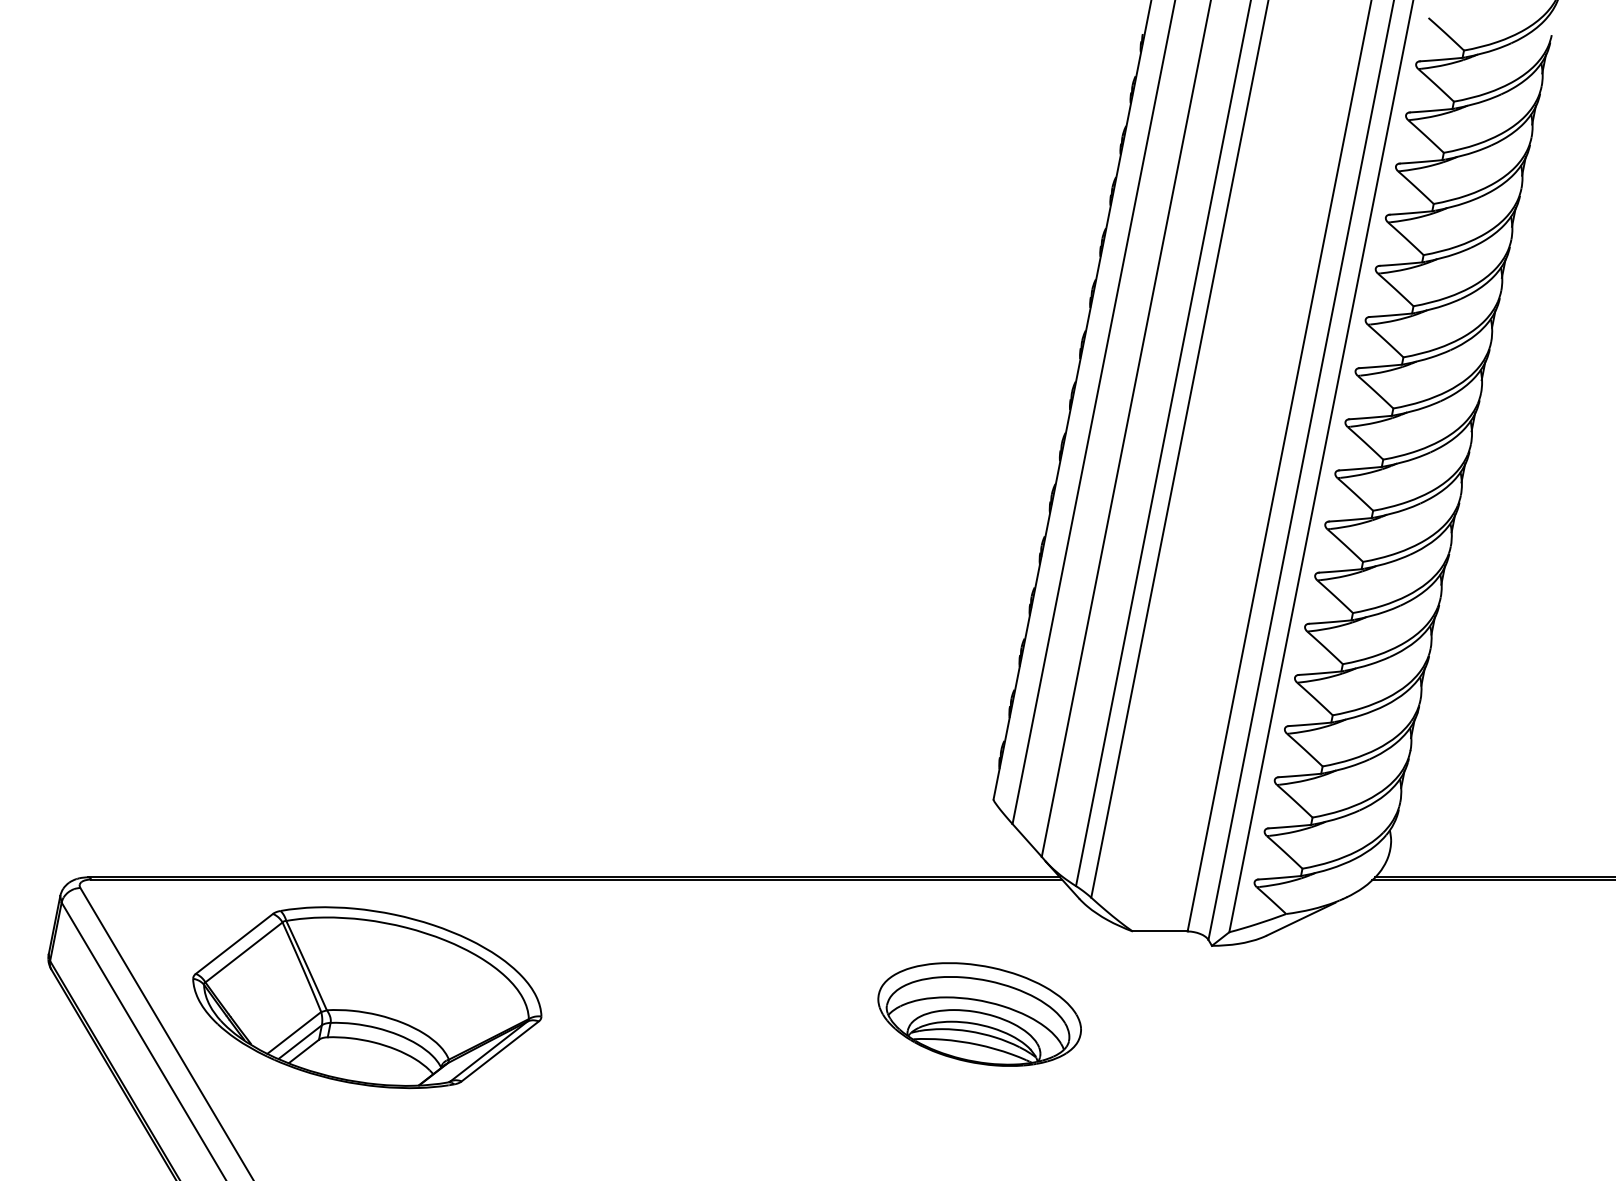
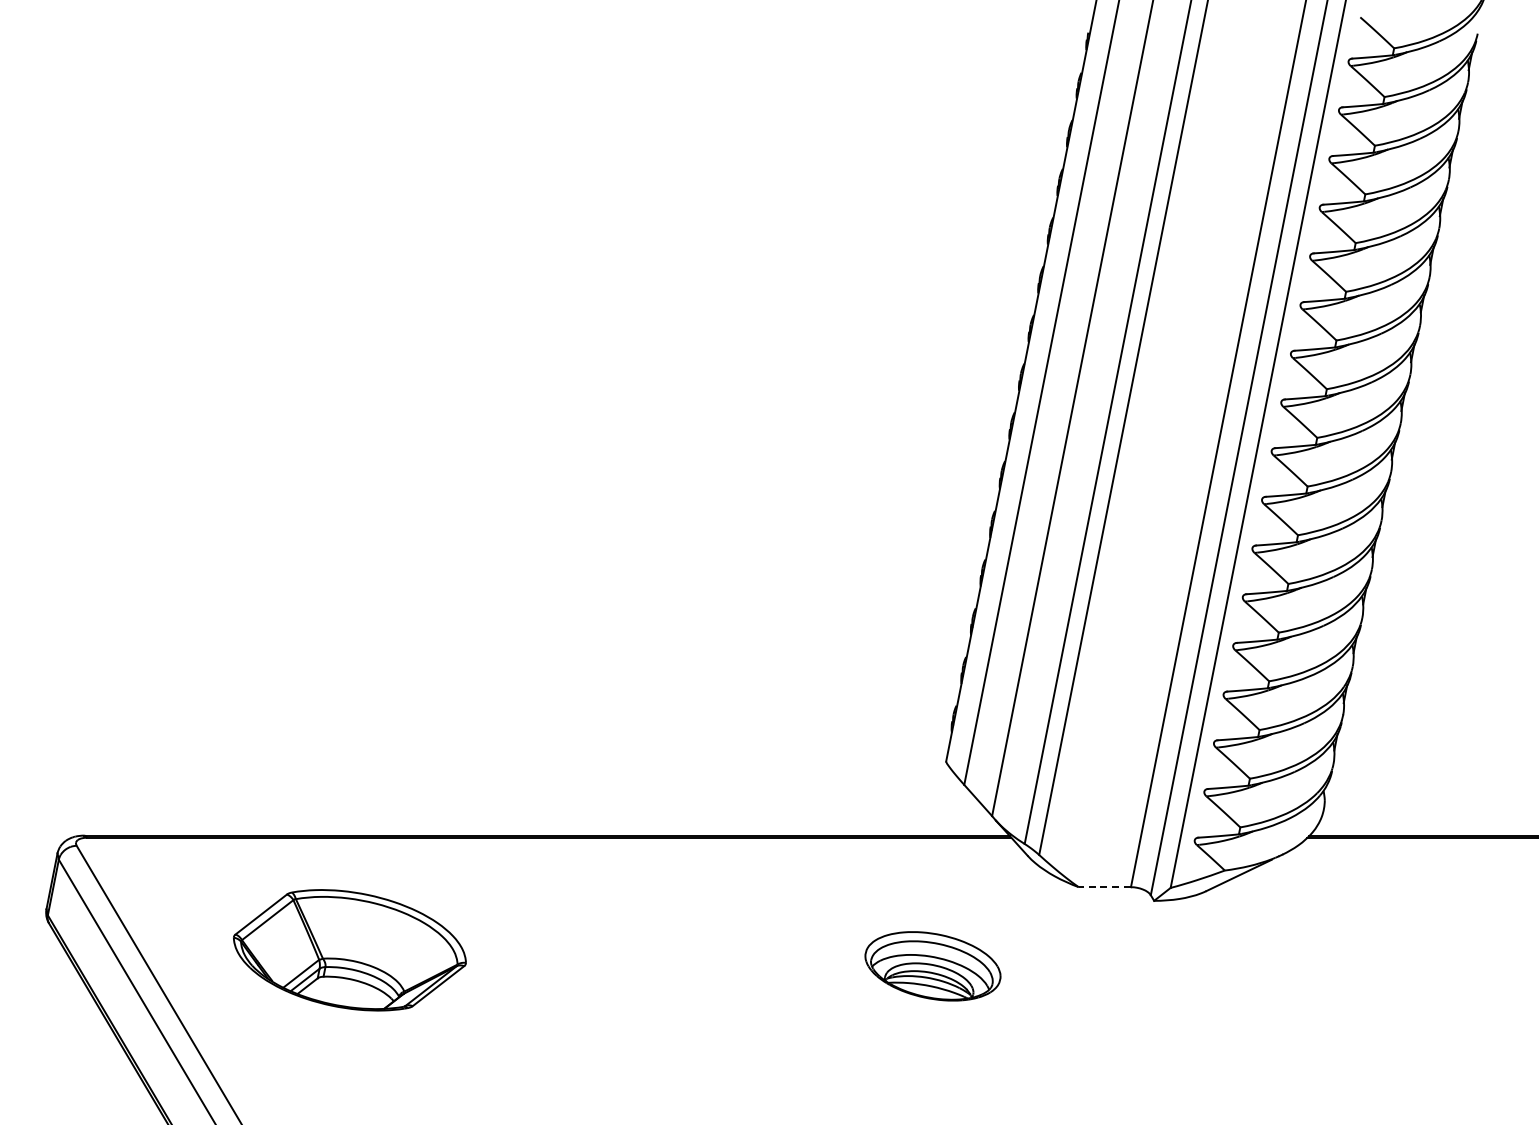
line: (1159, 931) -> (1104, 887), solid -> dashed
part: (366, 997) -> (349, 950), size x0.7
part: (979, 1014) -> (932, 966), size x0.7

